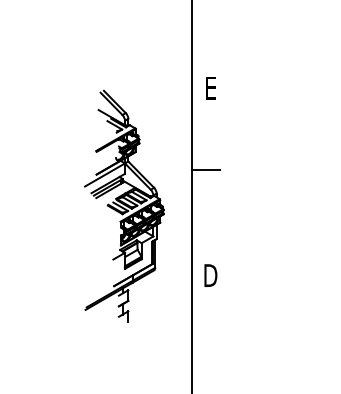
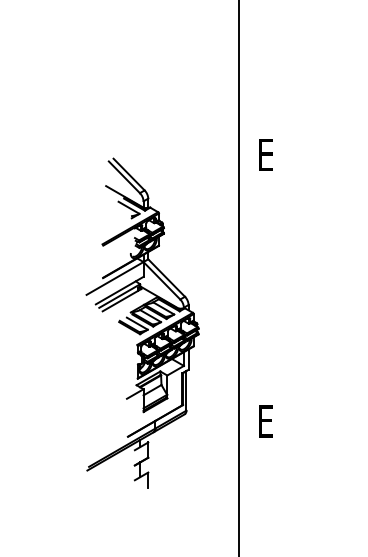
line: (206, 170) -> (259, 272), removed
text: (210, 275) -> (265, 421), D -> E

